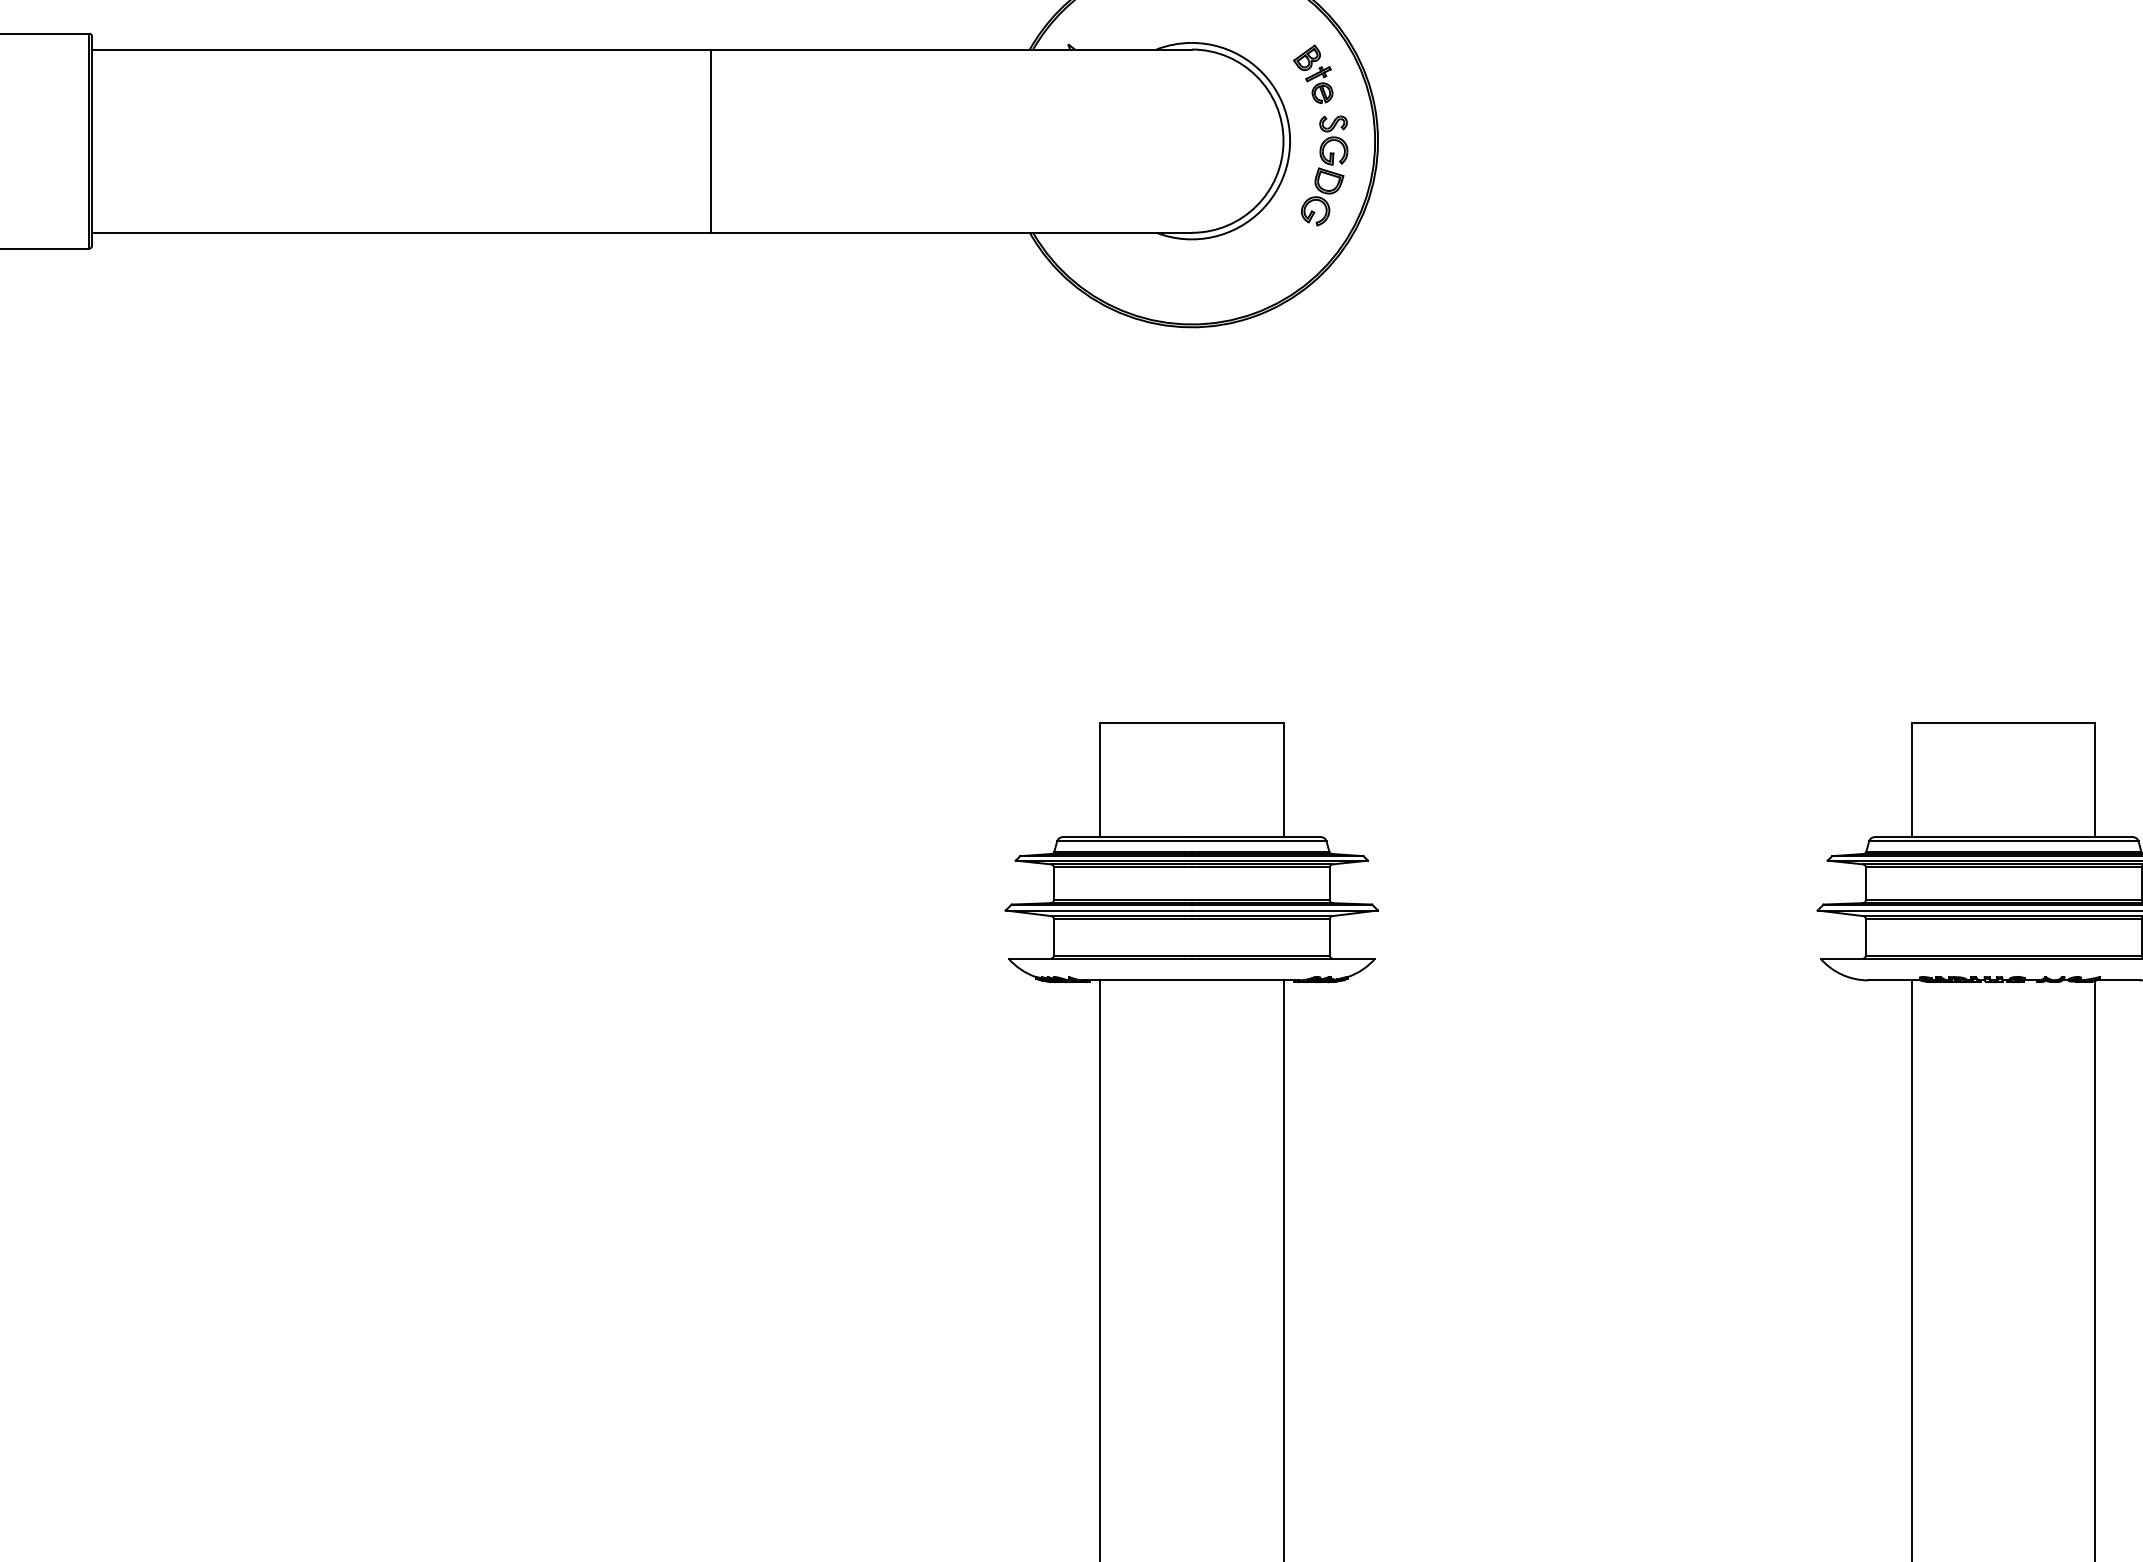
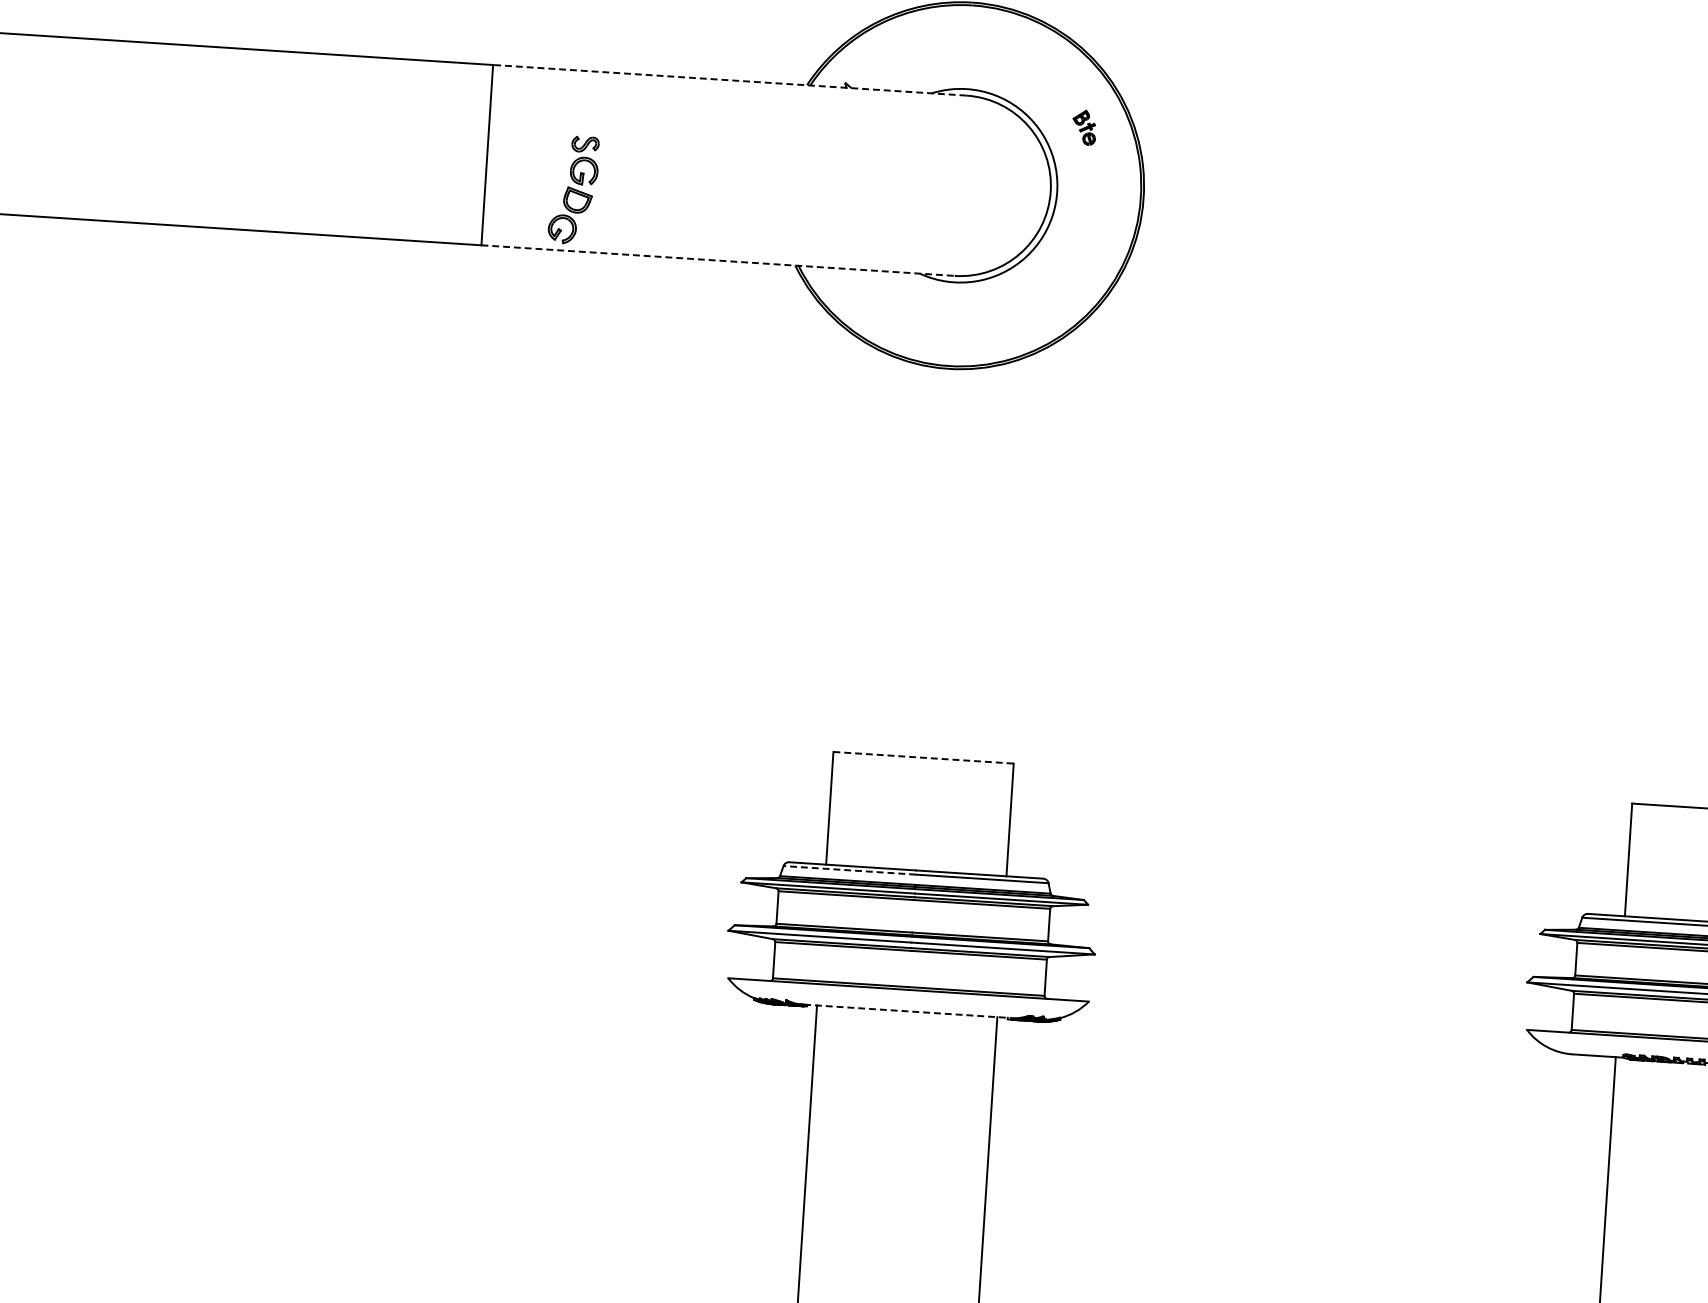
line: (951, 49) -> (729, 80), solid -> dashed
part: (1313, 73) -> (1084, 126), size x0.6
part: (1324, 170) -> (573, 189), moved
line: (951, 232) -> (718, 260), solid -> dashed
line: (1191, 722) -> (923, 757), solid -> dashed
line: (1124, 841) -> (849, 870), solid -> dashed
line: (1192, 980) -> (907, 1011), solid -> dashed

